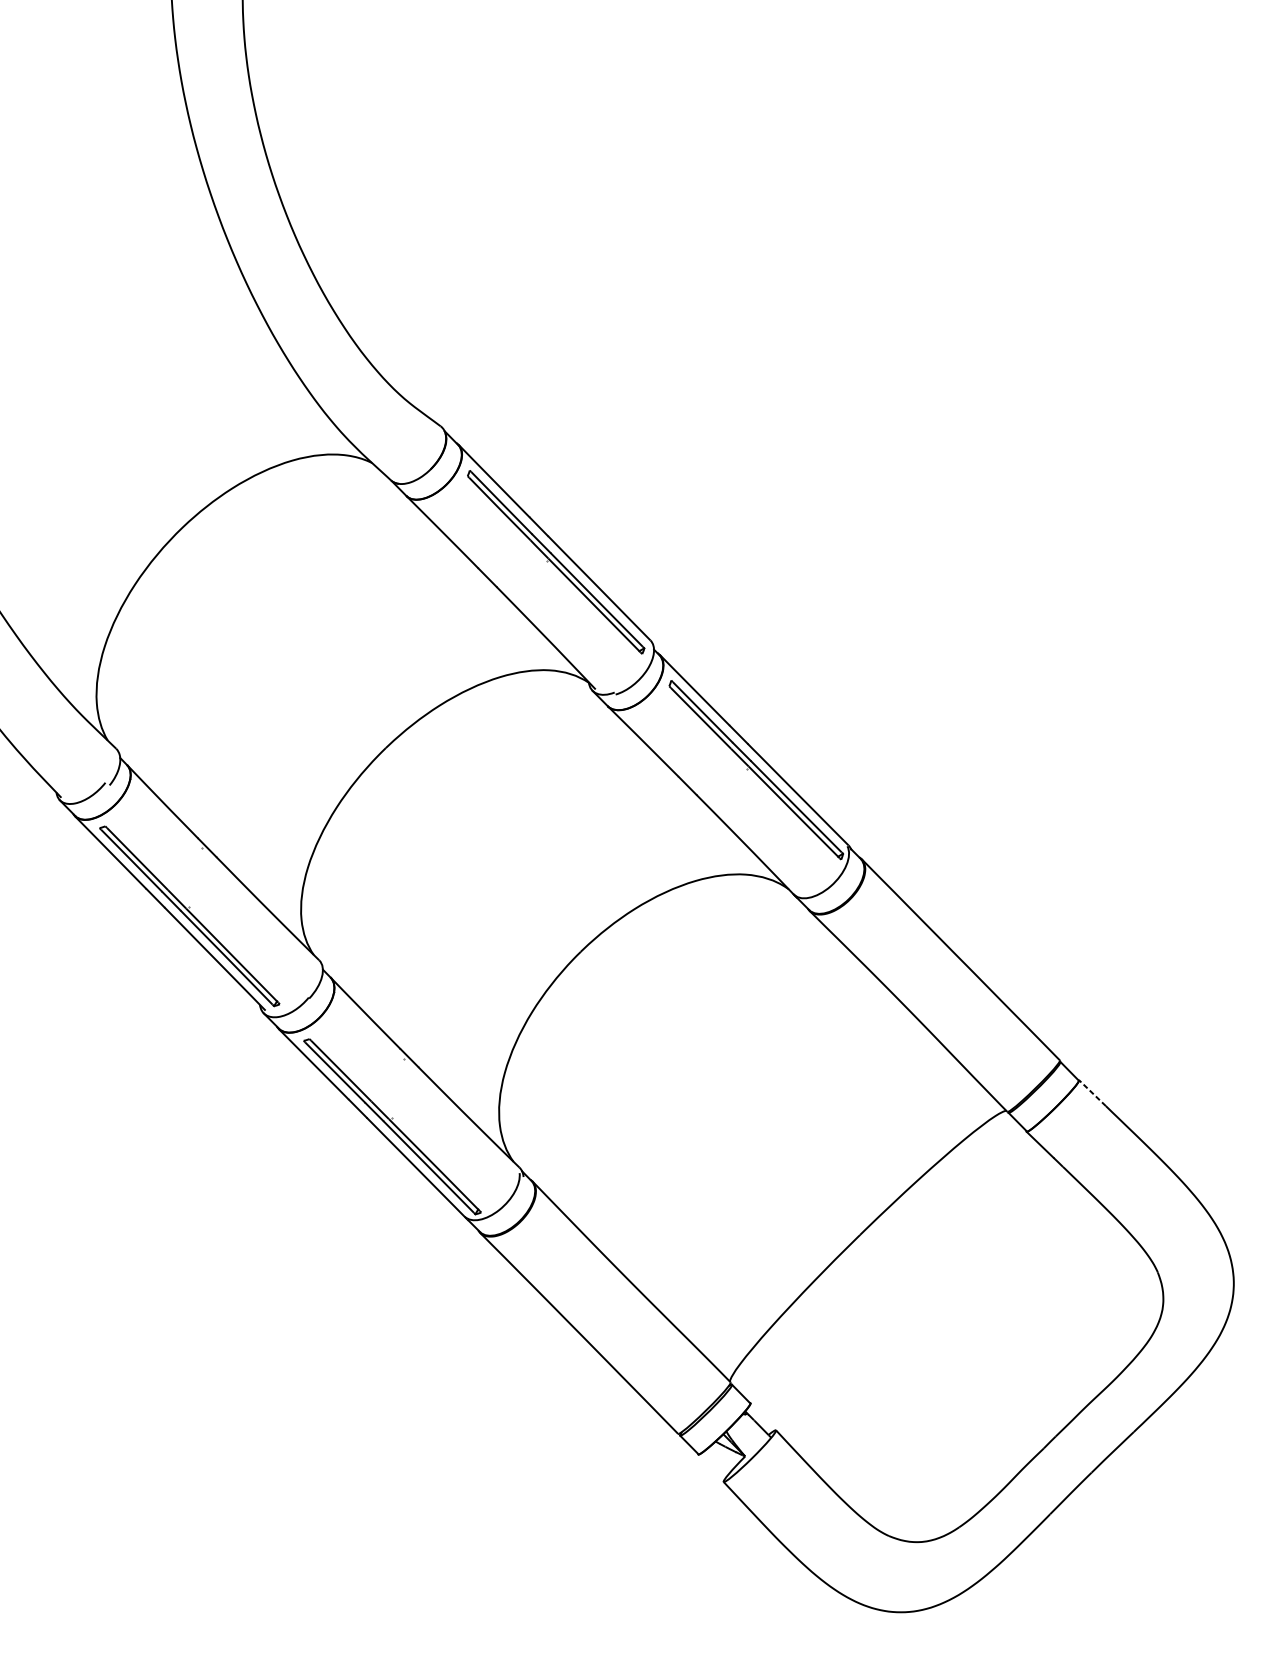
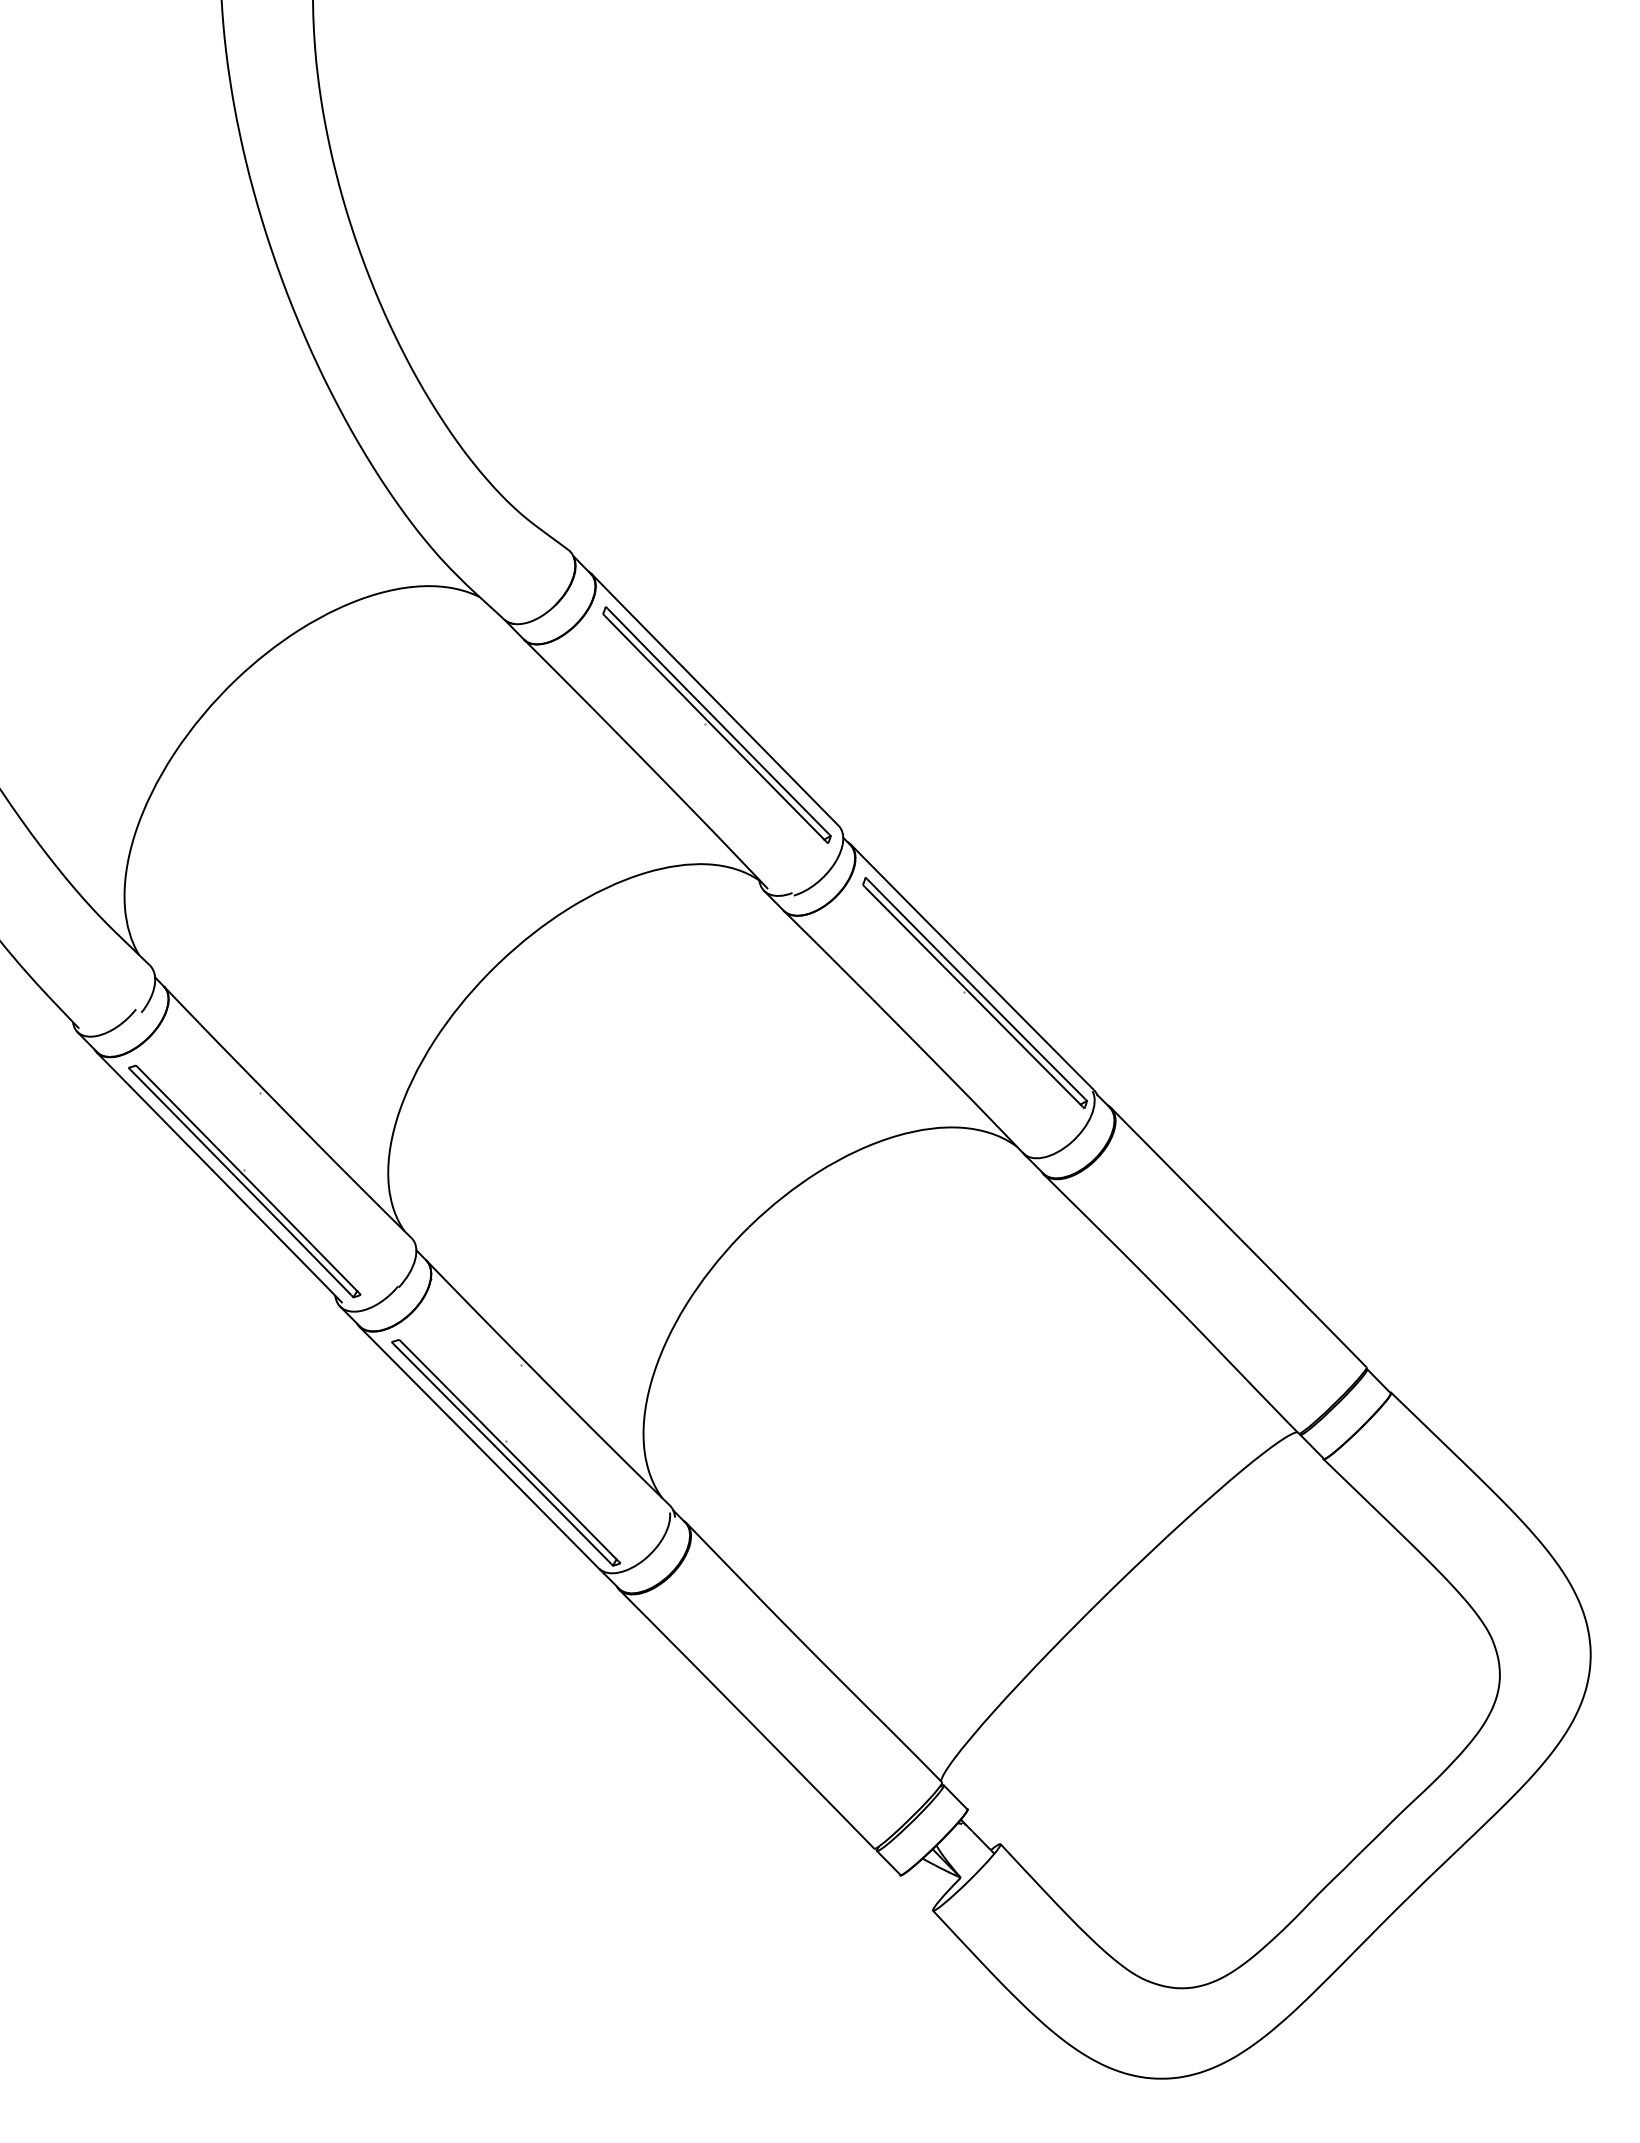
line: (1092, 1093) -> (1408, 1409), dashed -> solid

